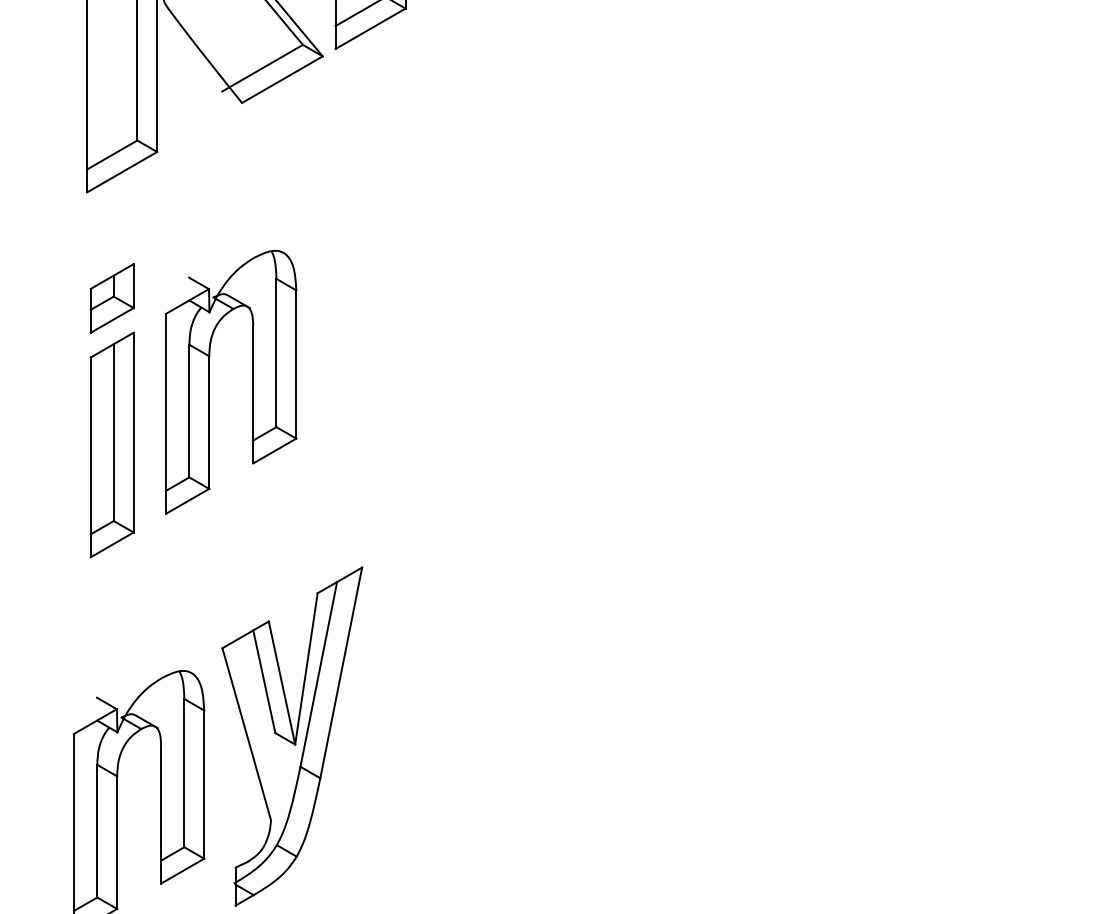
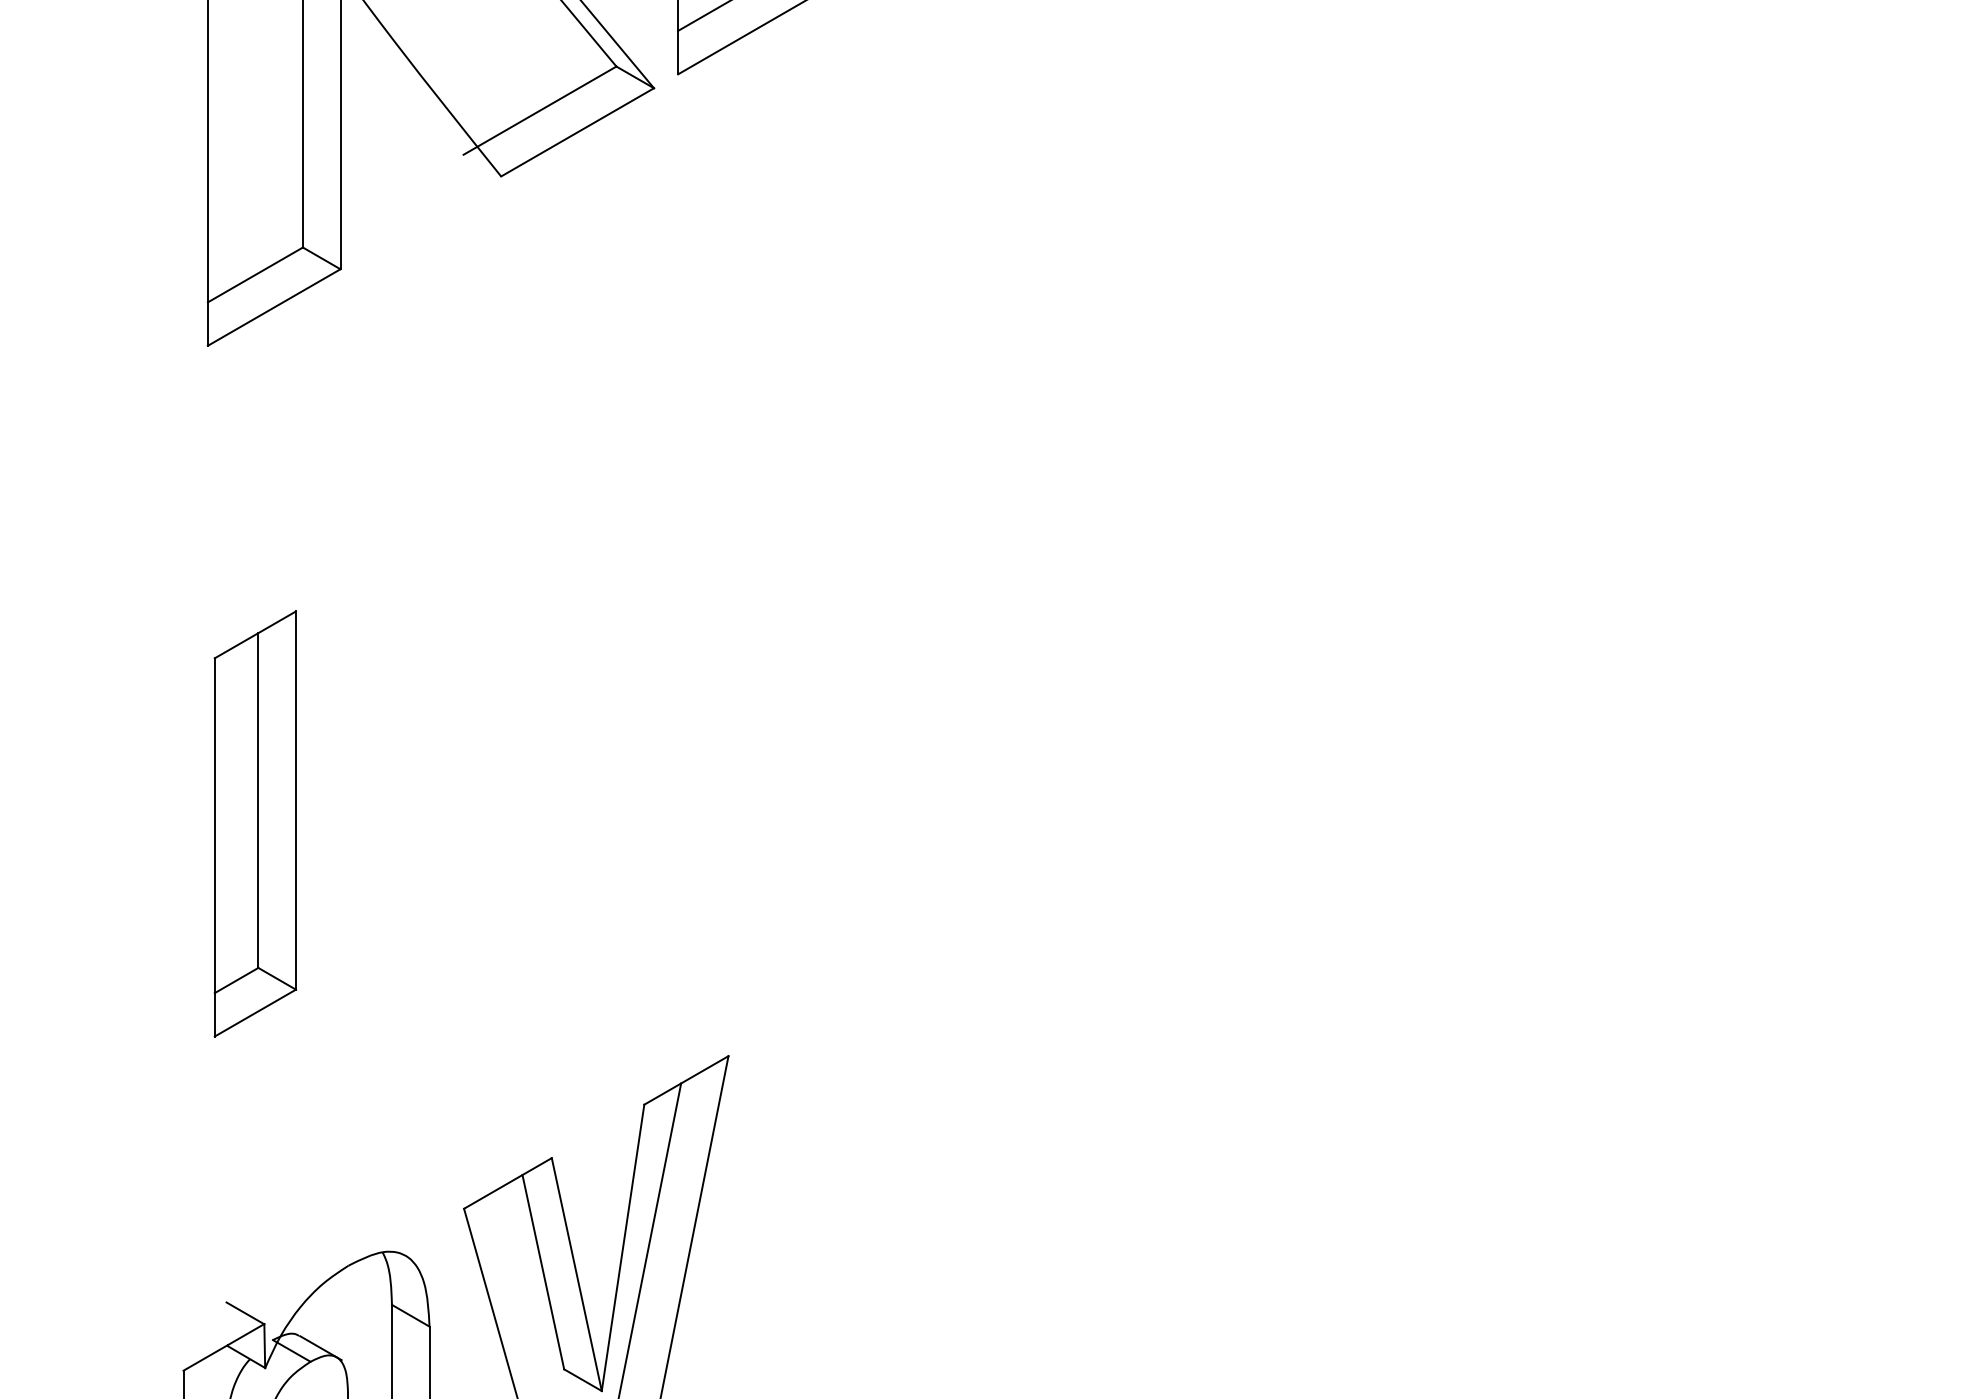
part: (111, 298) -> (254, 546), removed
part: (252, 381) -> (520, 703), removed

